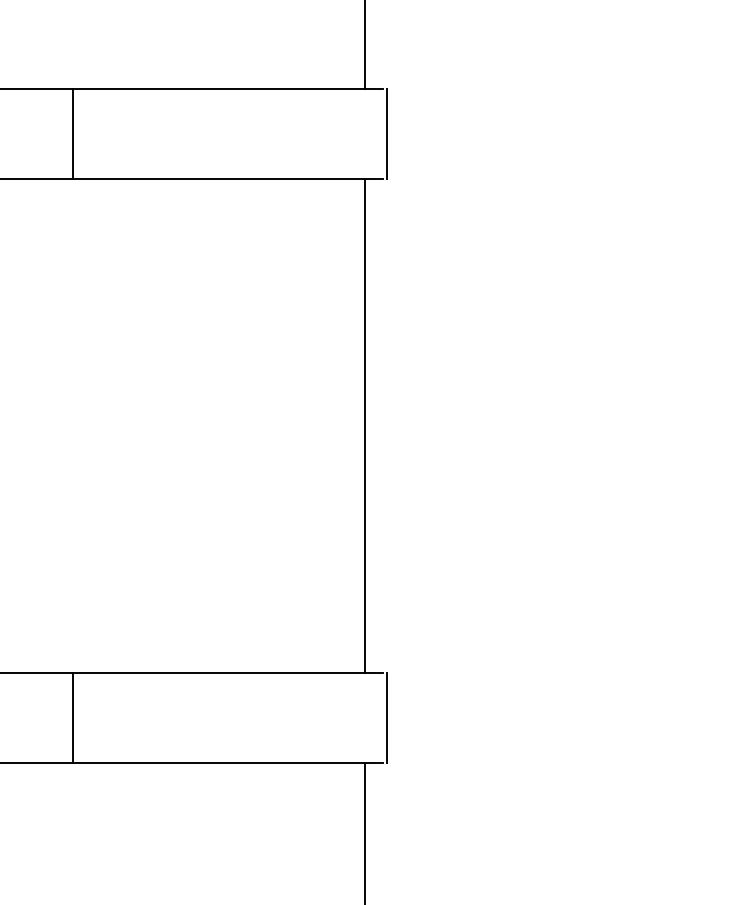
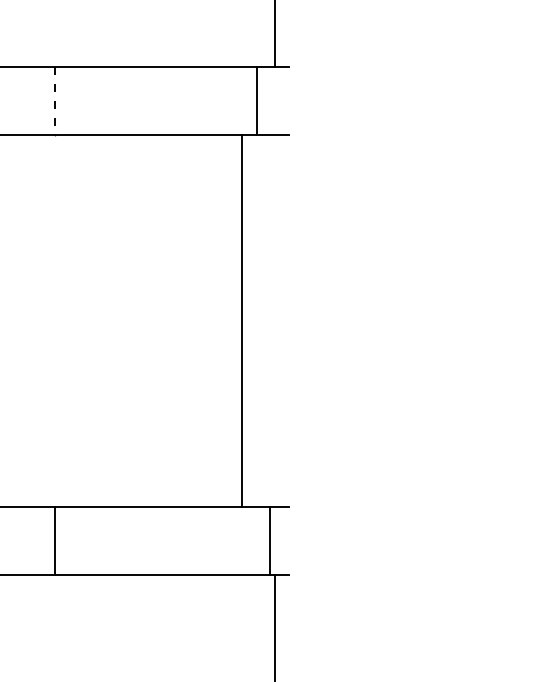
line: (72, 133) -> (54, 100), solid -> dashed
line: (387, 133) -> (257, 100), moved
line: (364, 425) -> (241, 320), moved
line: (387, 717) -> (270, 540), moved

